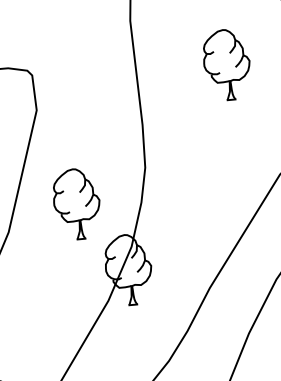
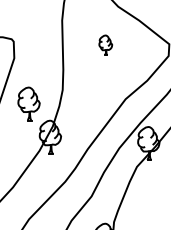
part: (226, 65) -> (105, 45), size x0.6

